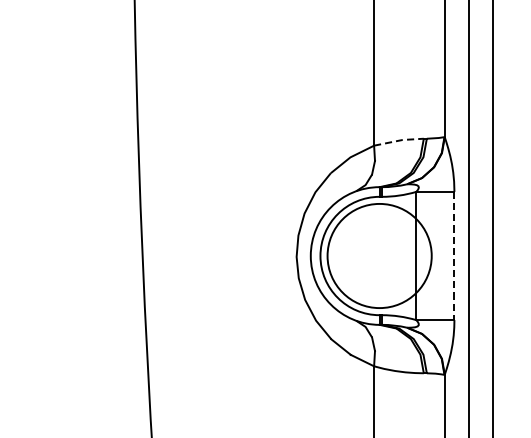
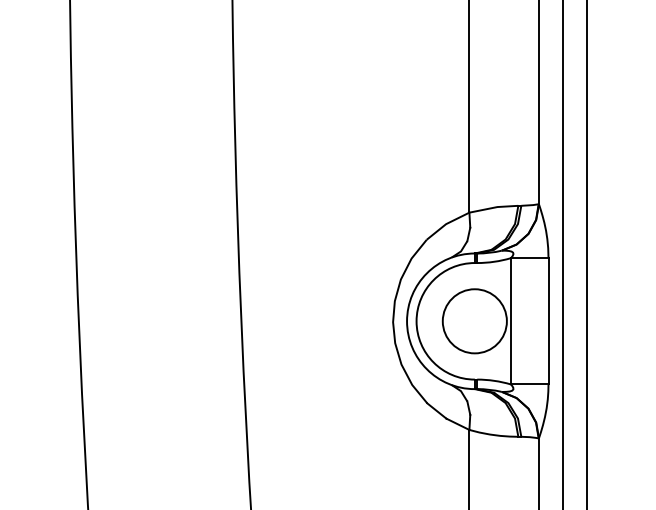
line: (399, 140) -> (494, 207), dashed -> solid
circle: (379, 256) -> (474, 321), size x0.62
line: (454, 256) -> (548, 321), dashed -> solid

